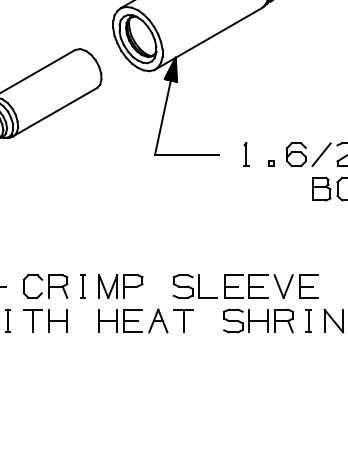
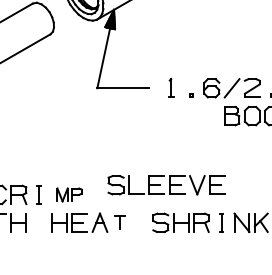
part: (120, 286) -> (69, 194), size x0.7
part: (245, 286) -> (166, 185), moved
part: (183, 320) -> (120, 222), size x0.7

